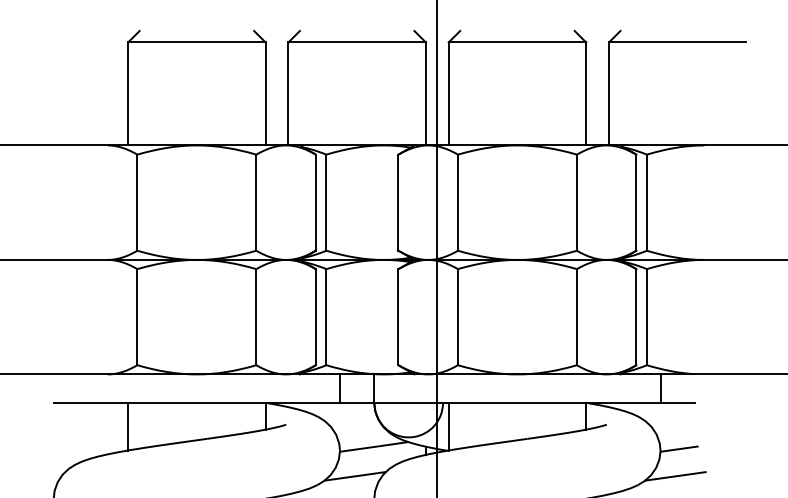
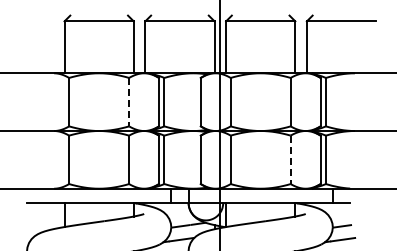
line: (257, 203) -> (129, 102), solid -> dashed
line: (576, 318) -> (290, 160), solid -> dashed

